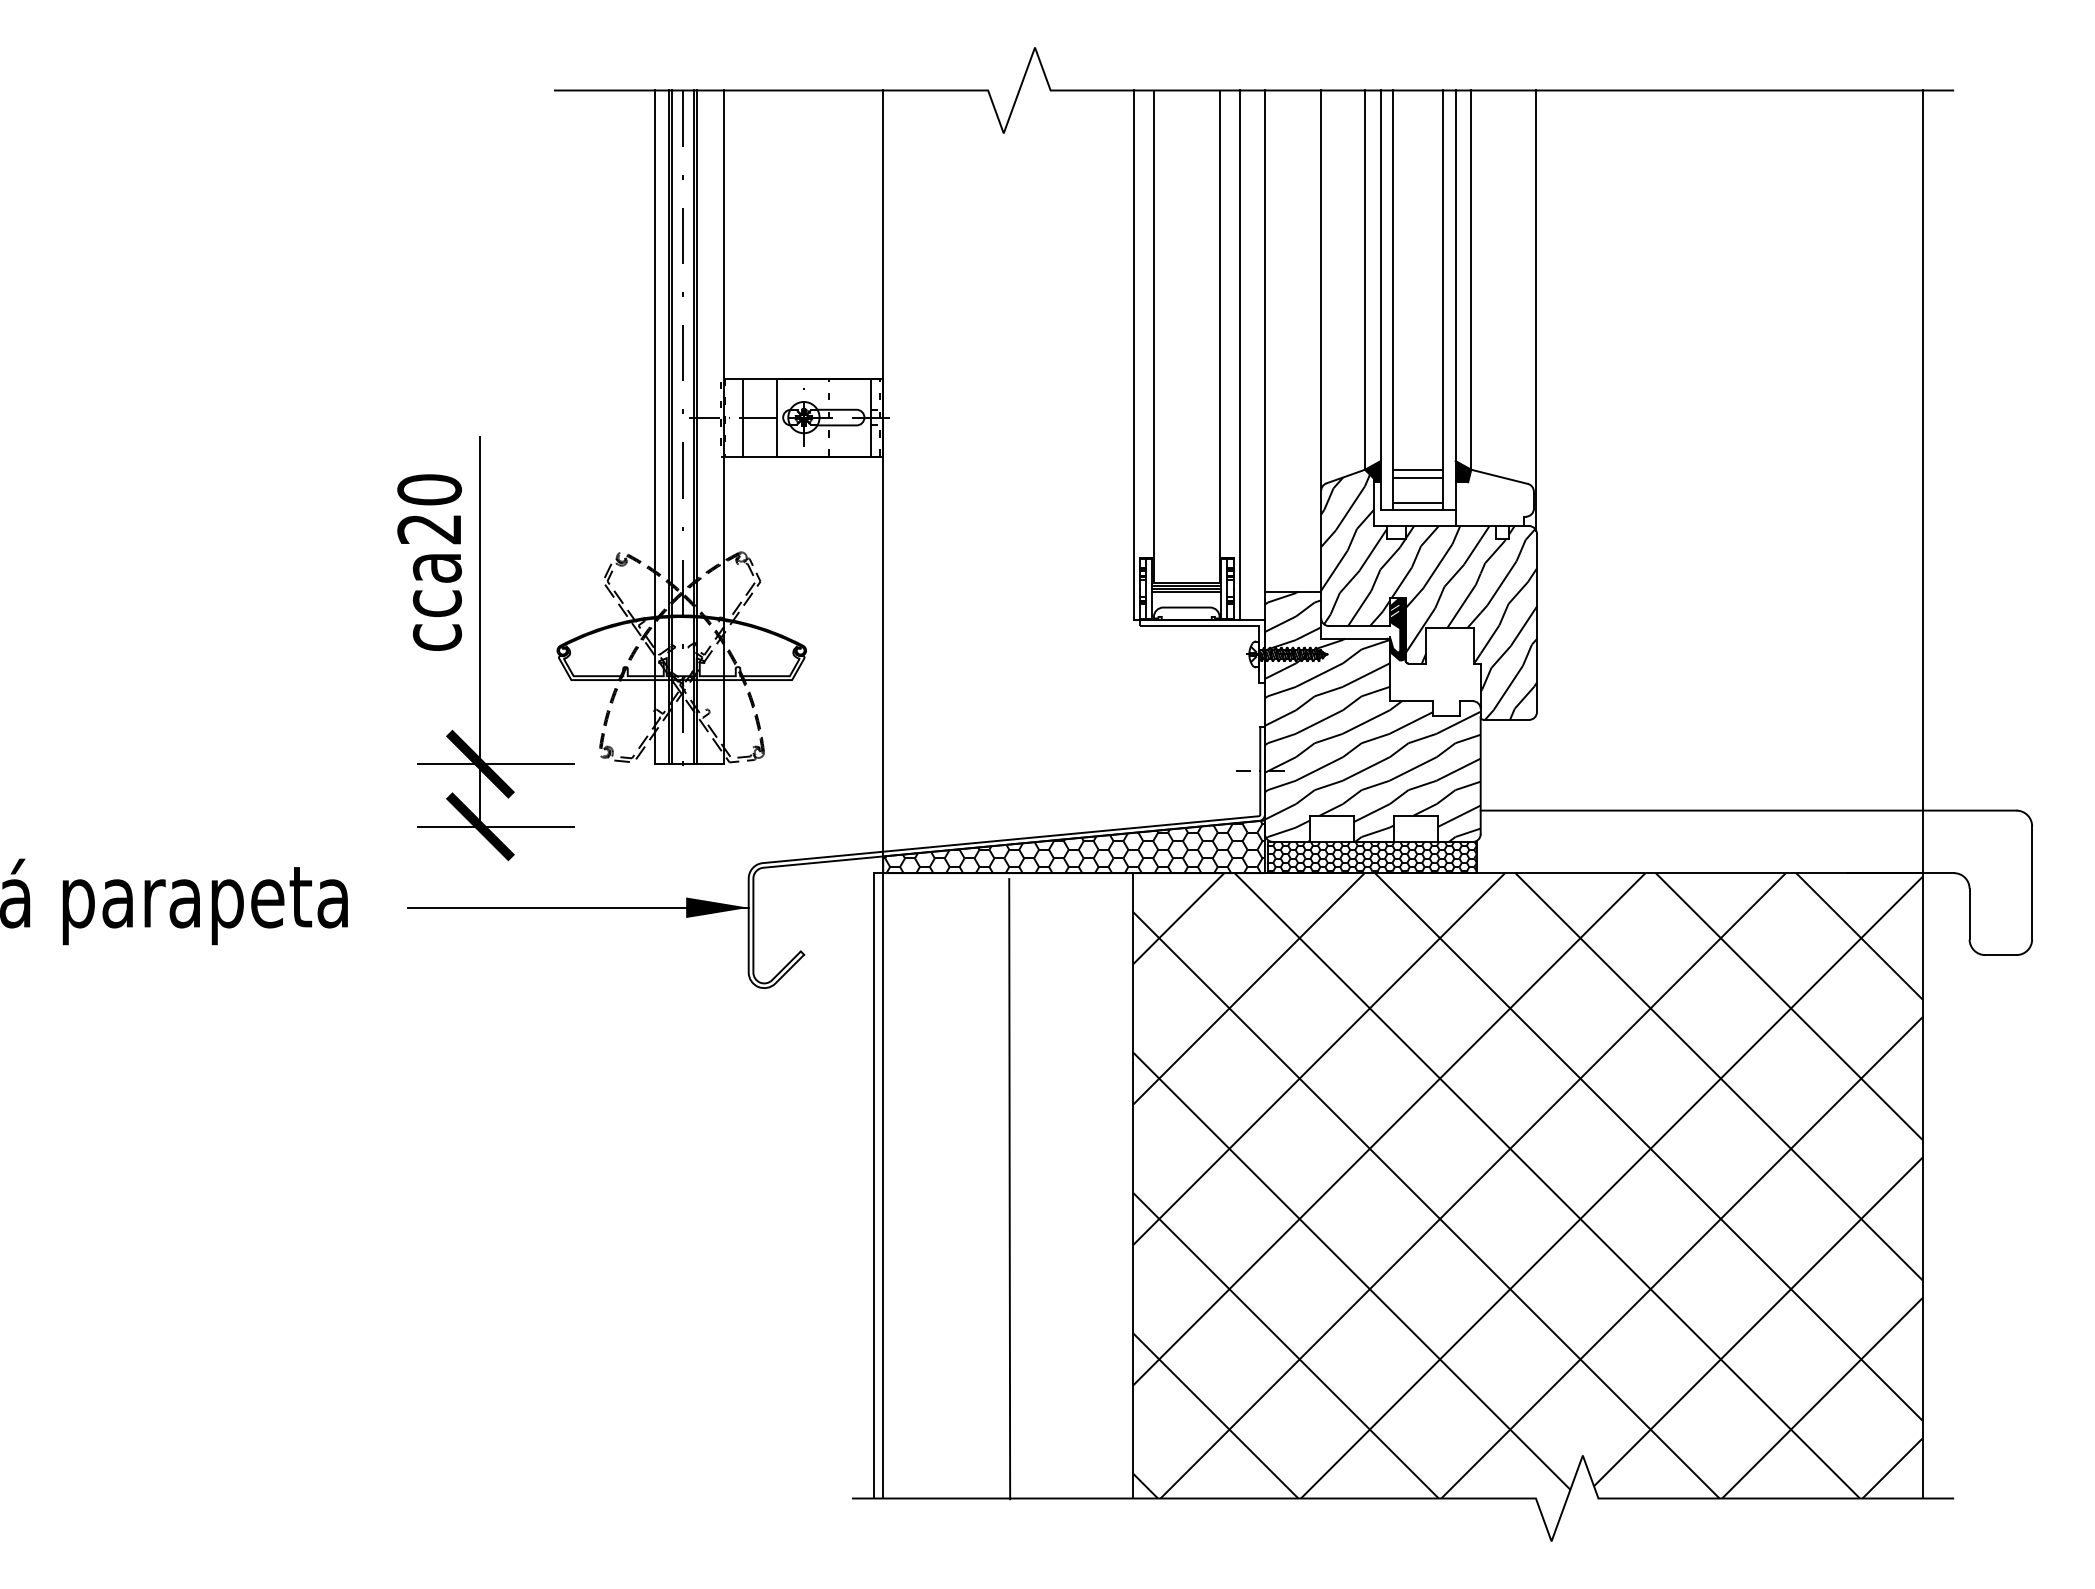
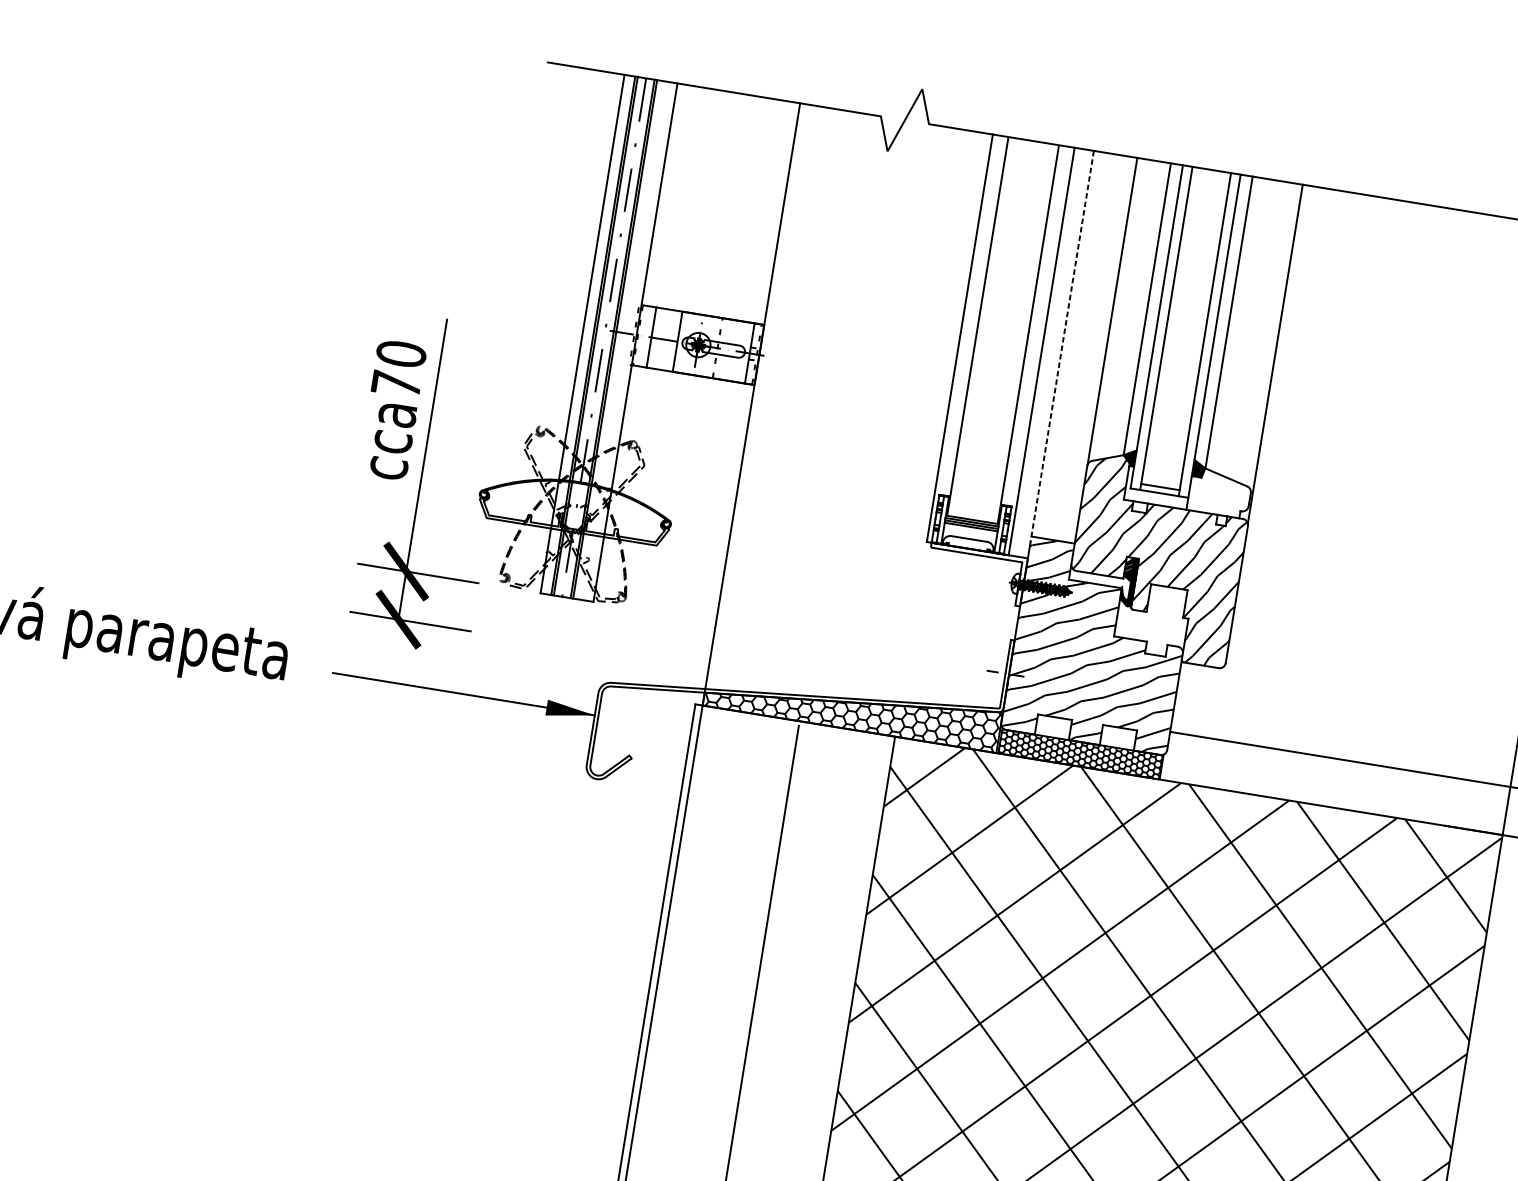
line: (1264, 345) -> (1061, 347), solid -> dashed
line: (1418, 469) -> (1164, 461), removed
line: (1418, 477) -> (1163, 467), removed
text: (428, 529) -> (395, 384), cca20 -> cca70

